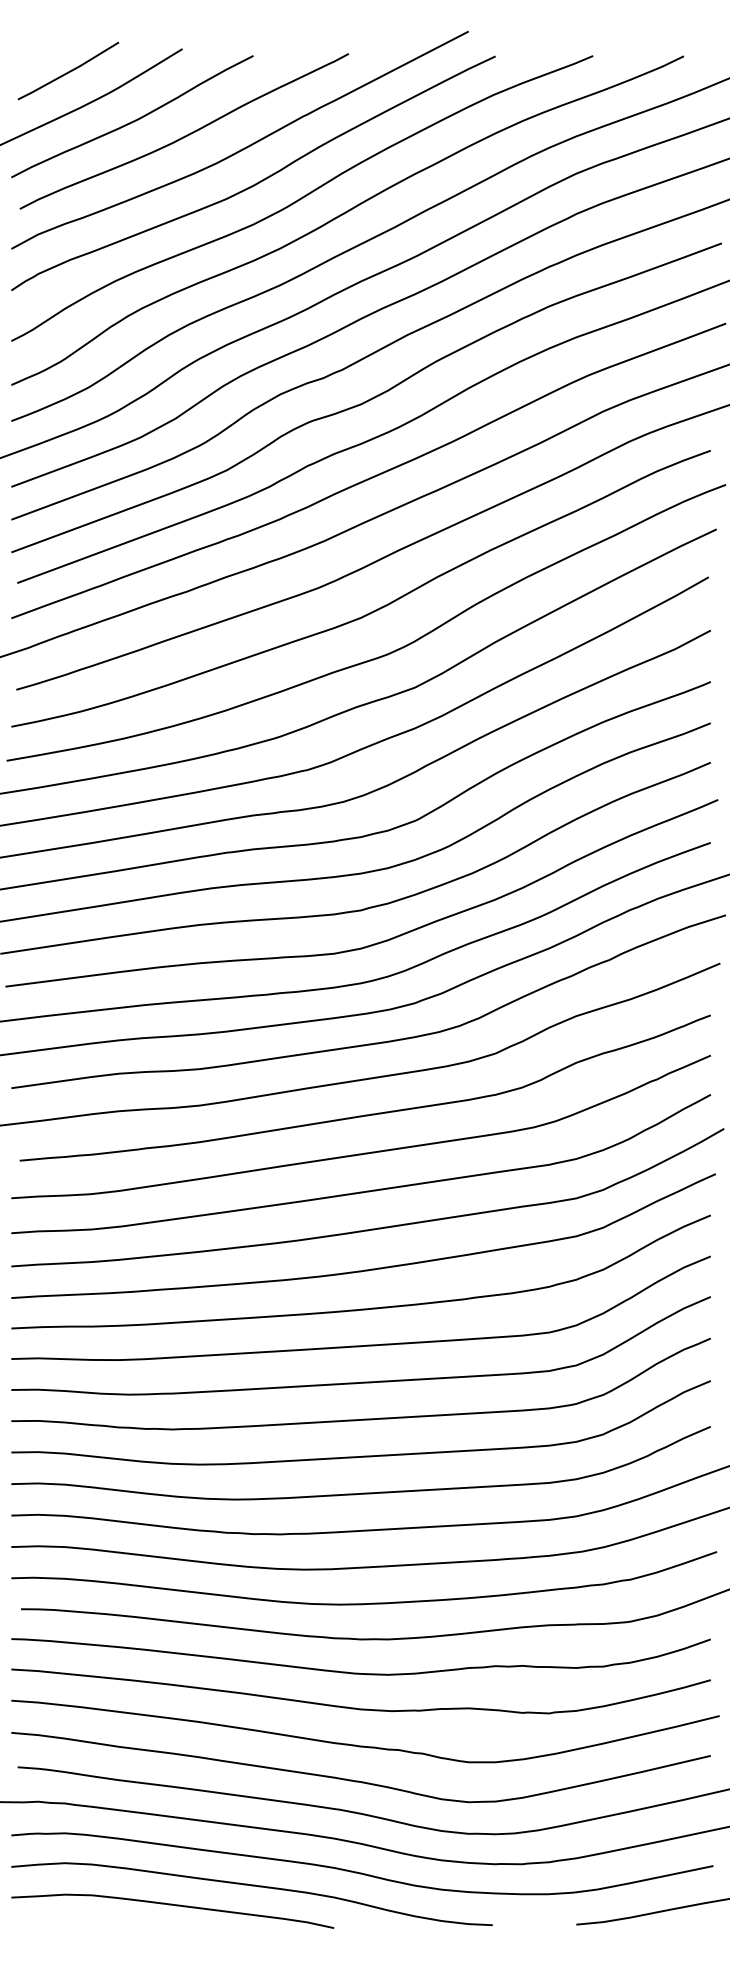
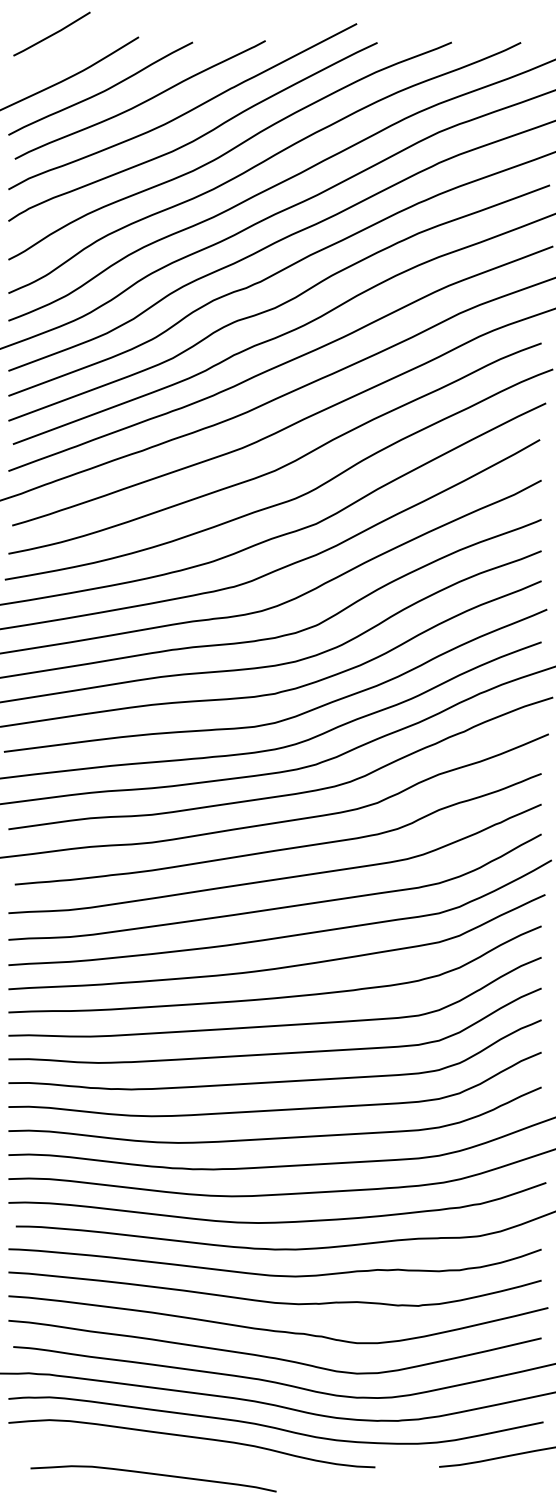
line: (69, 70) -> (52, 33), moved
curve: (172, 1905) -> (153, 1474), moved

